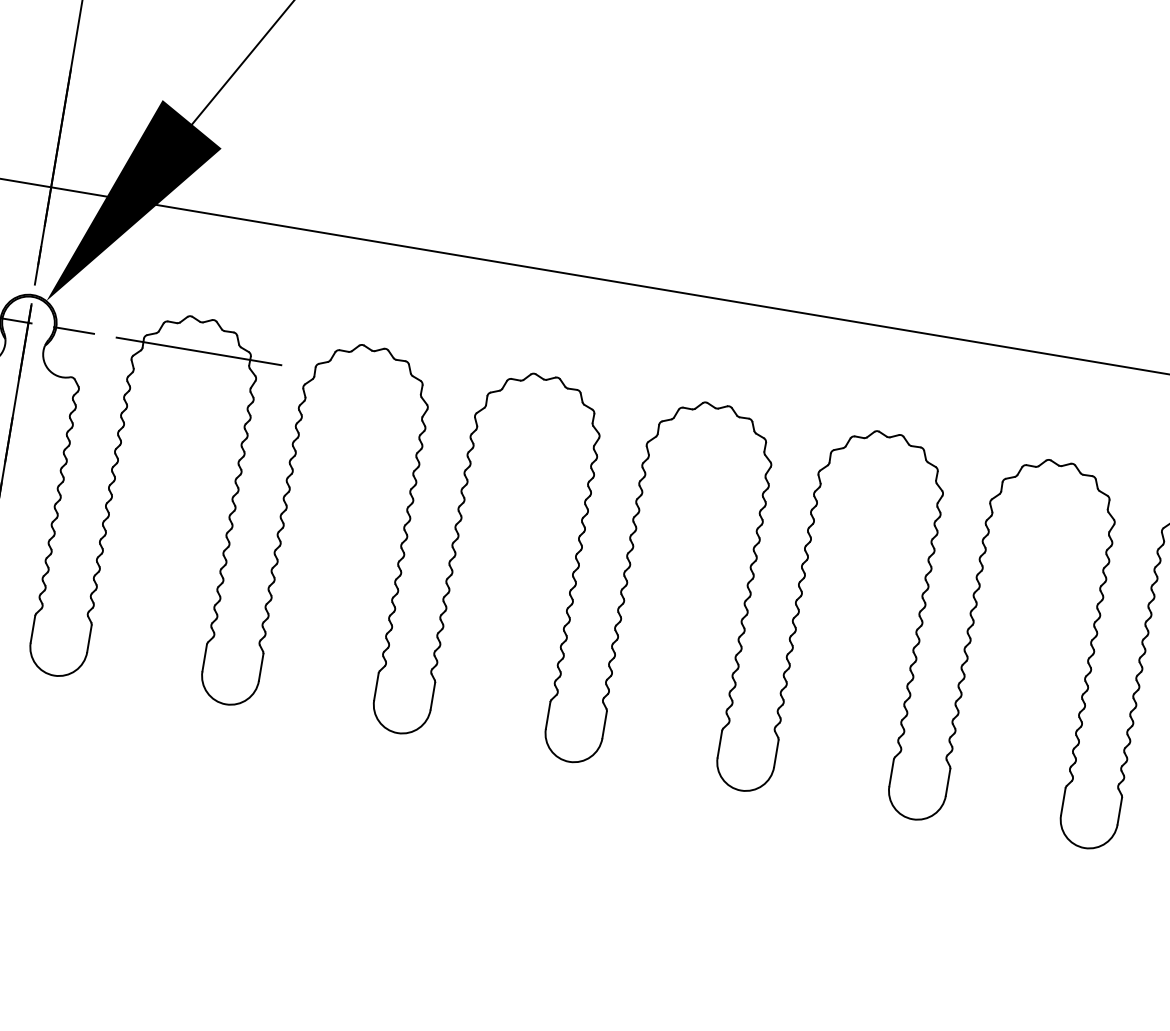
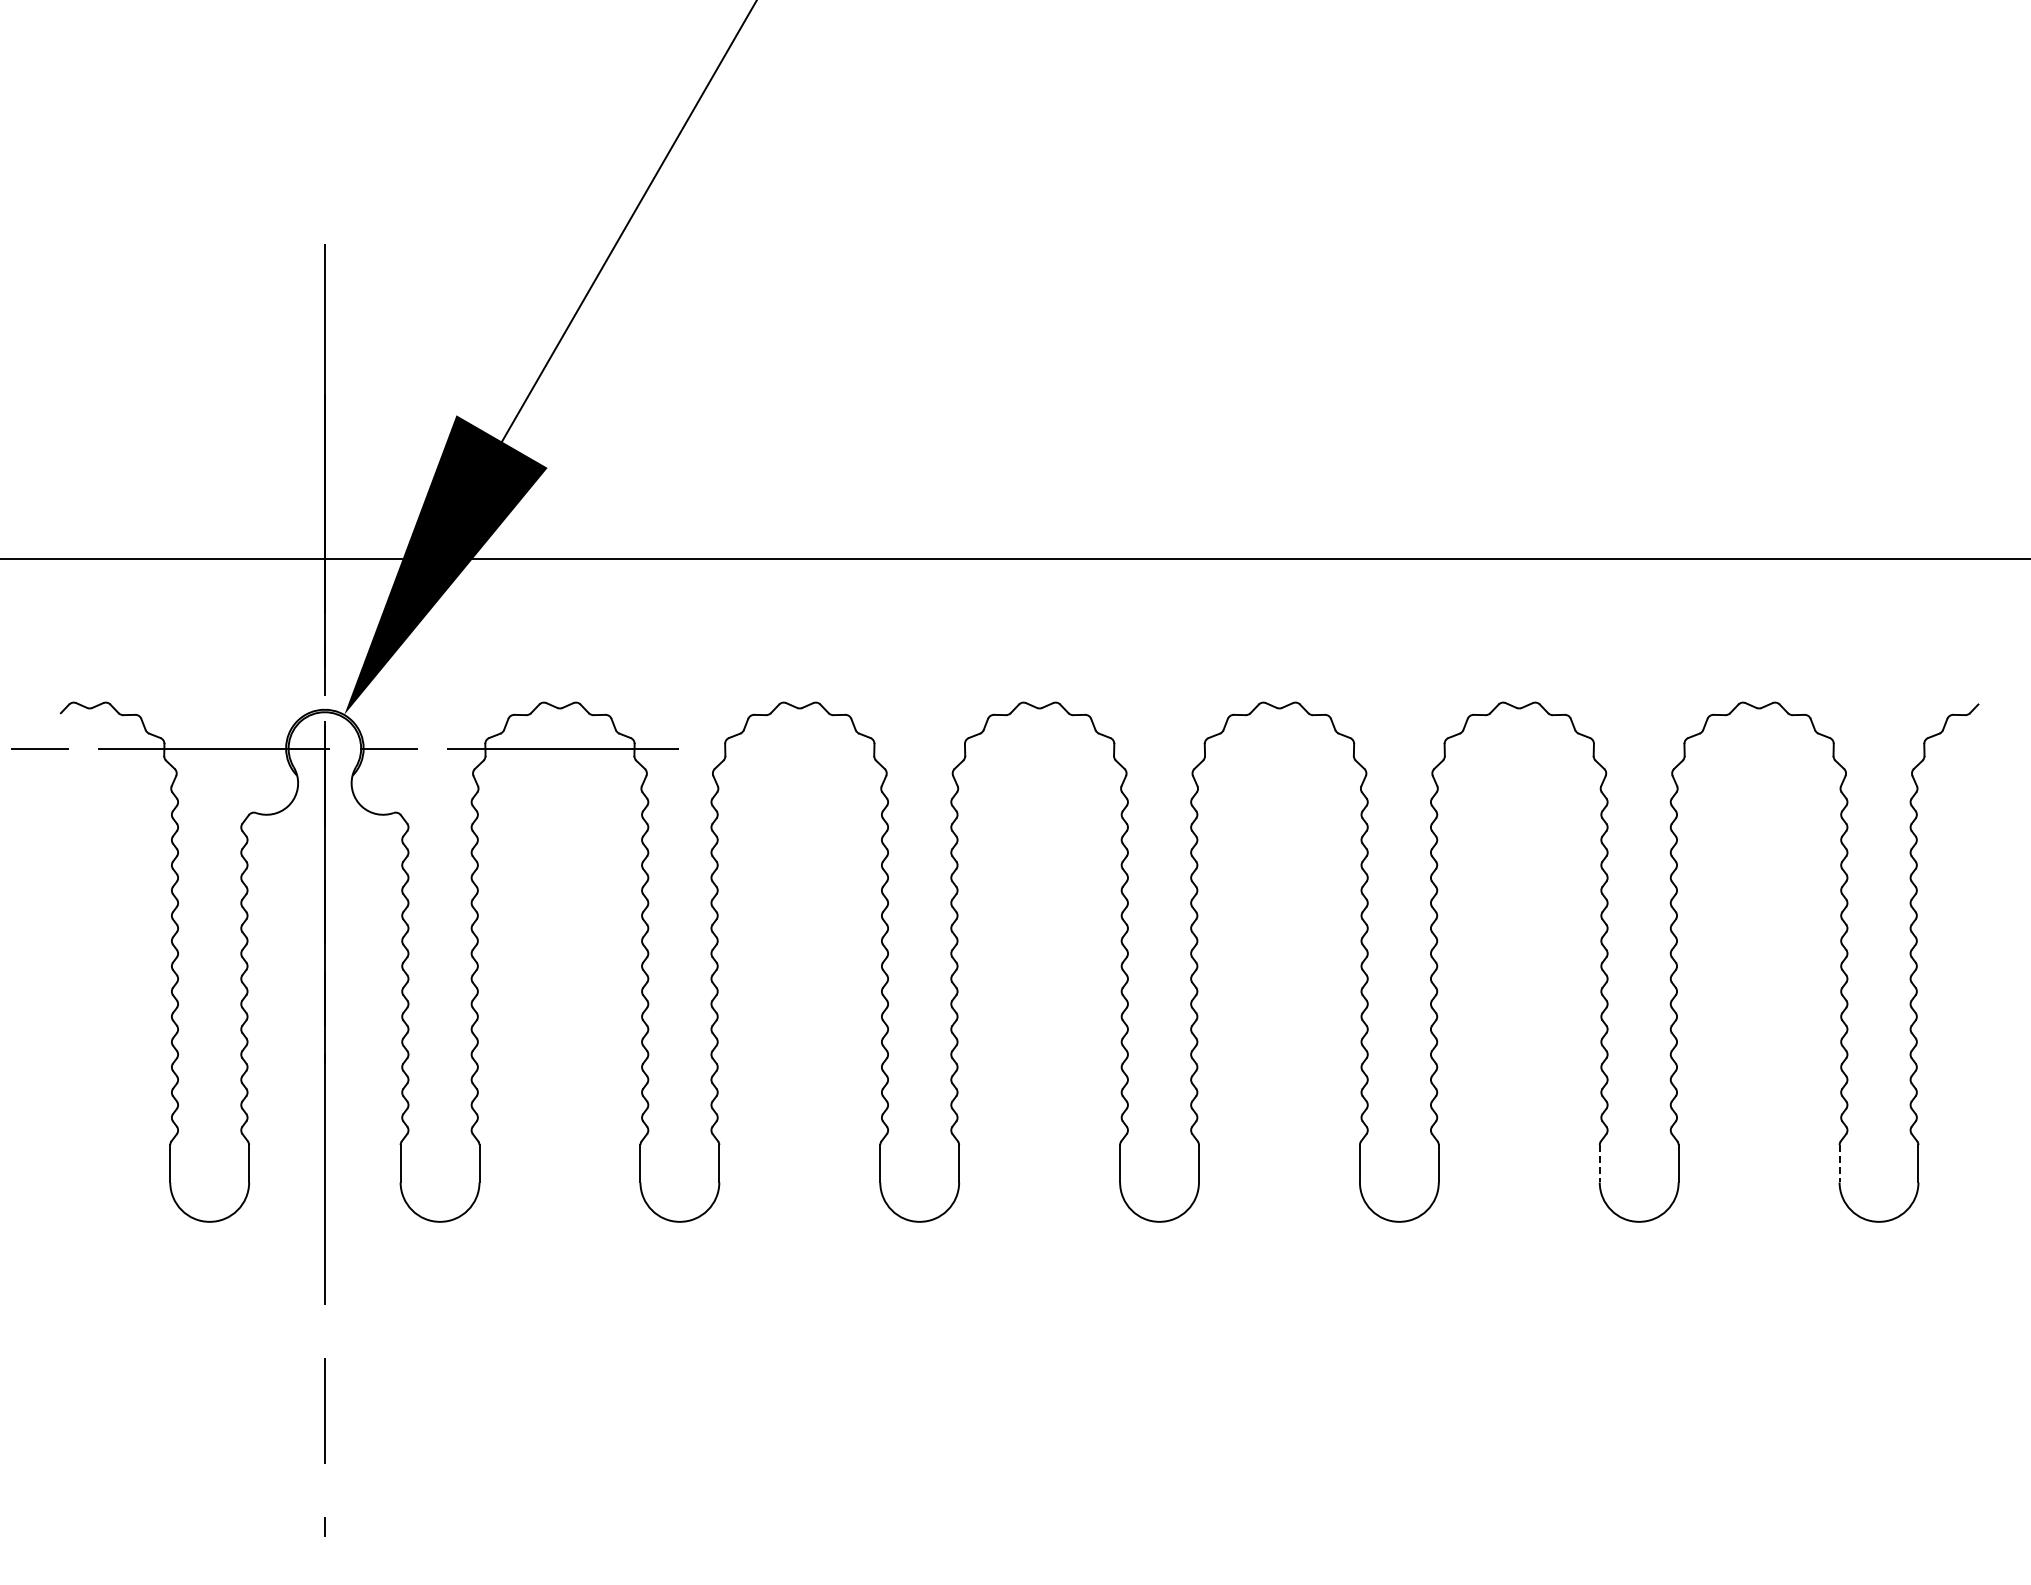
line: (891, 772) -> (1599, 1163), solid -> dashed
line: (1063, 801) -> (1839, 1163), solid -> dashed

